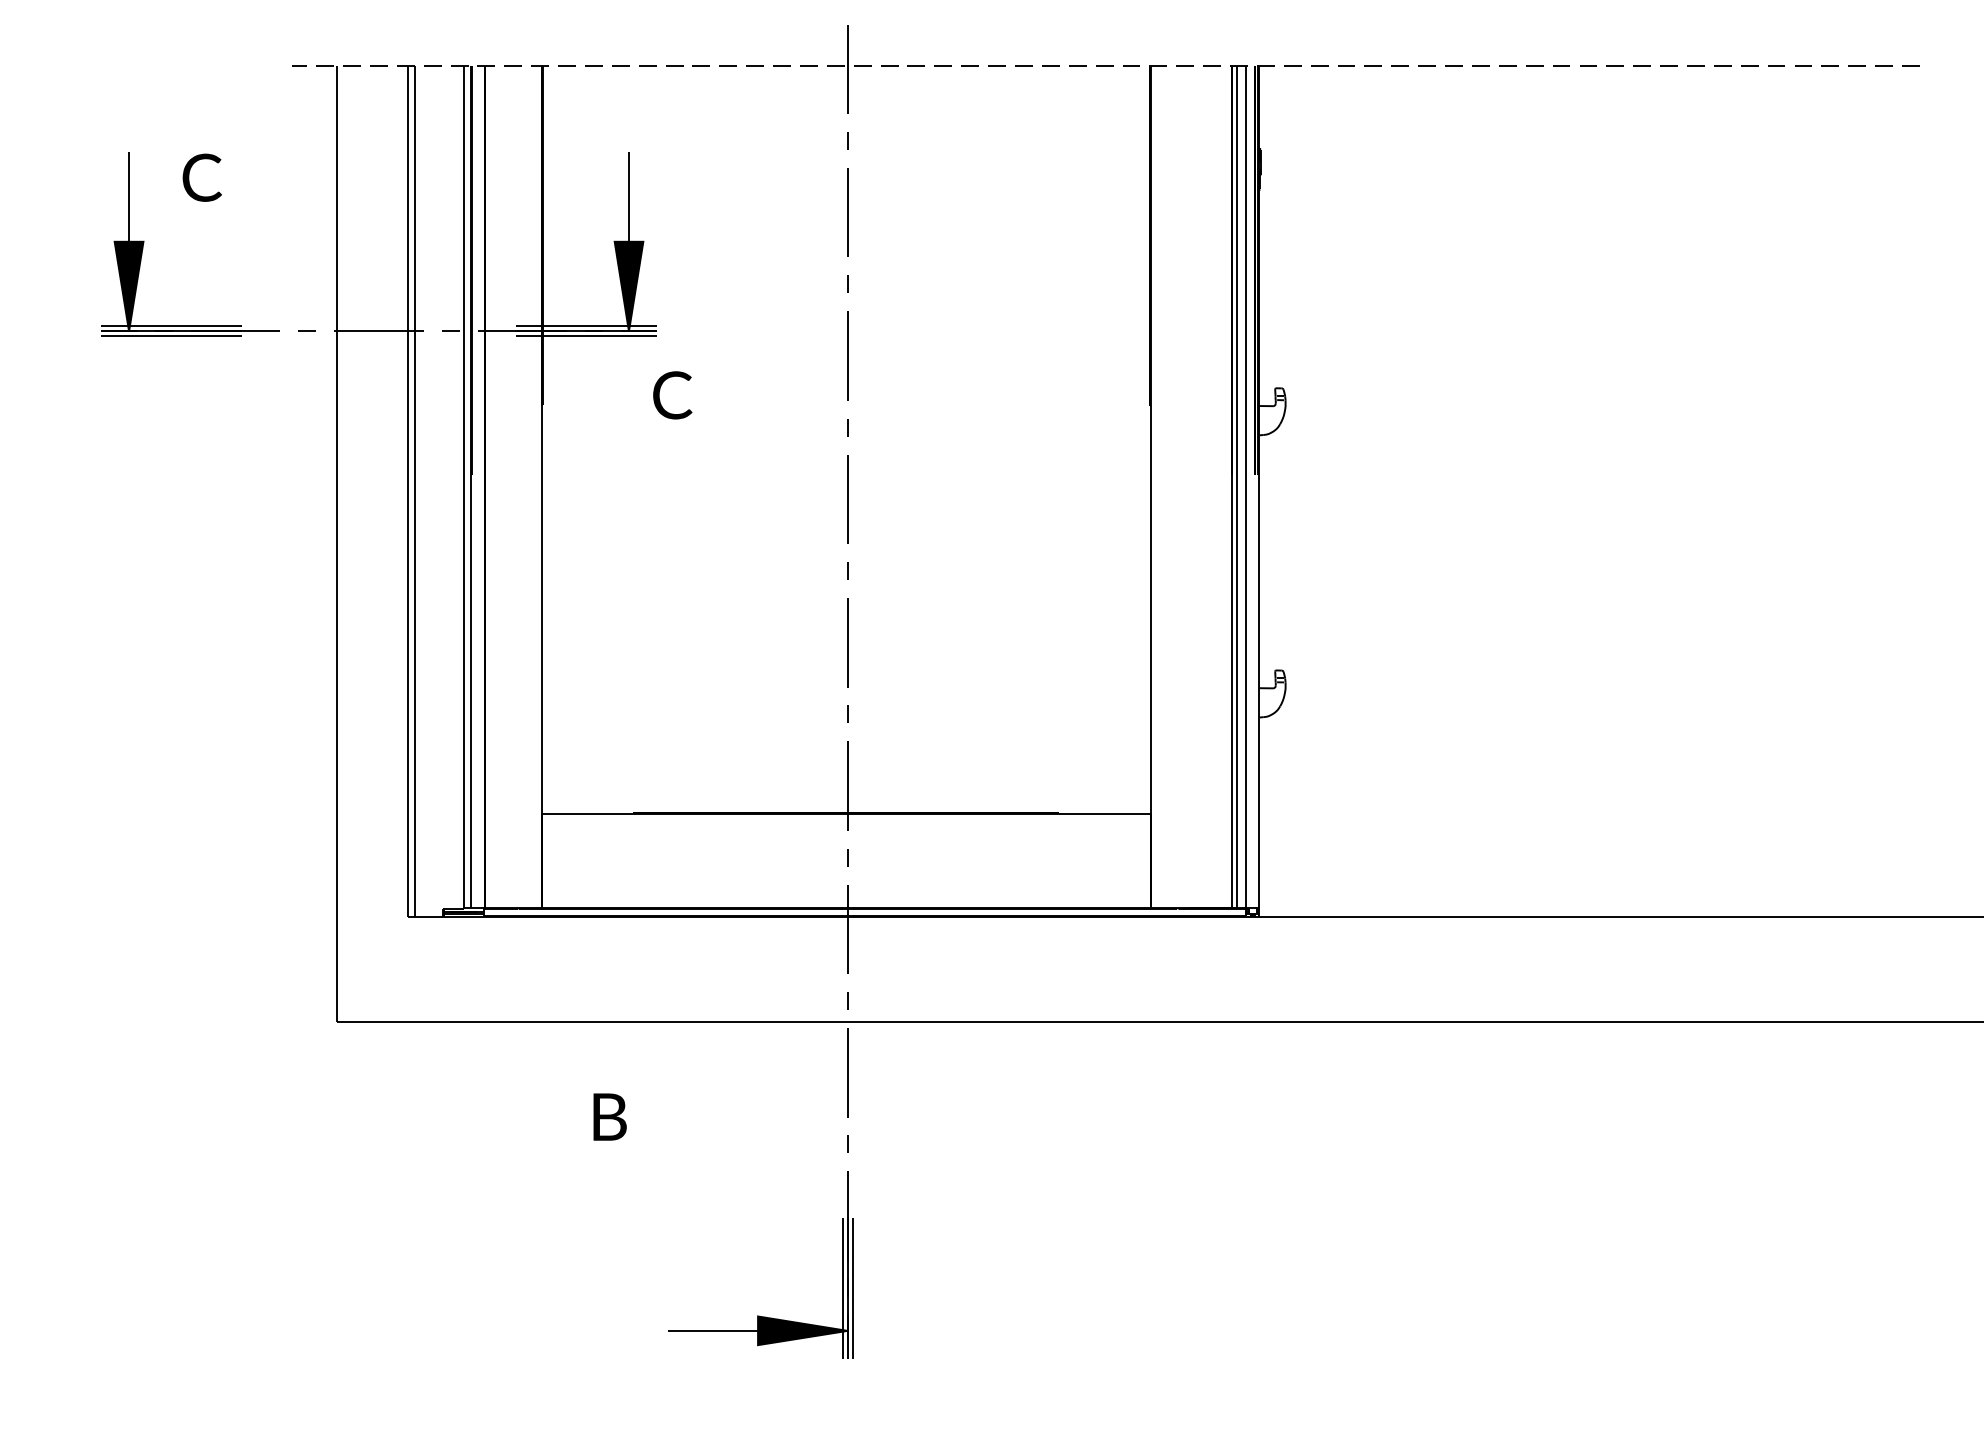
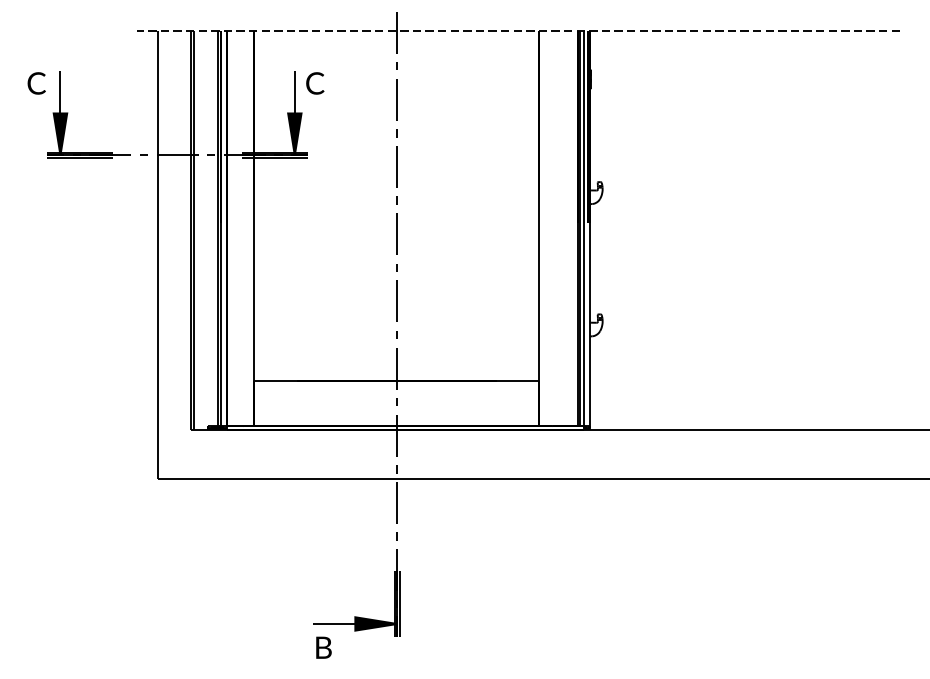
text: (201, 177) -> (36, 83), moved
text: (673, 395) -> (315, 83), moved
text: (609, 1116) -> (323, 647), moved

